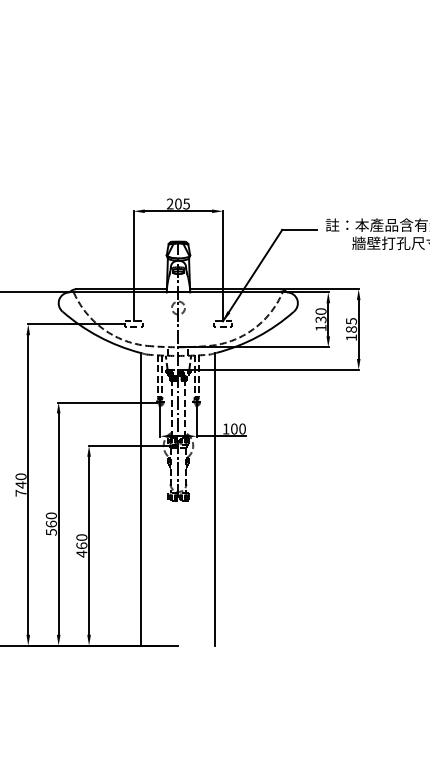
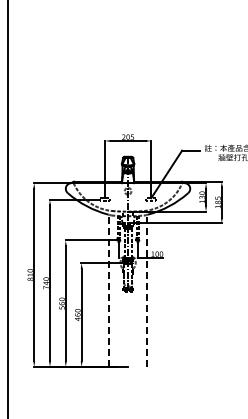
line: (140, 498) -> (108, 290), solid -> dashed
line: (215, 498) -> (147, 290), solid -> dashed

